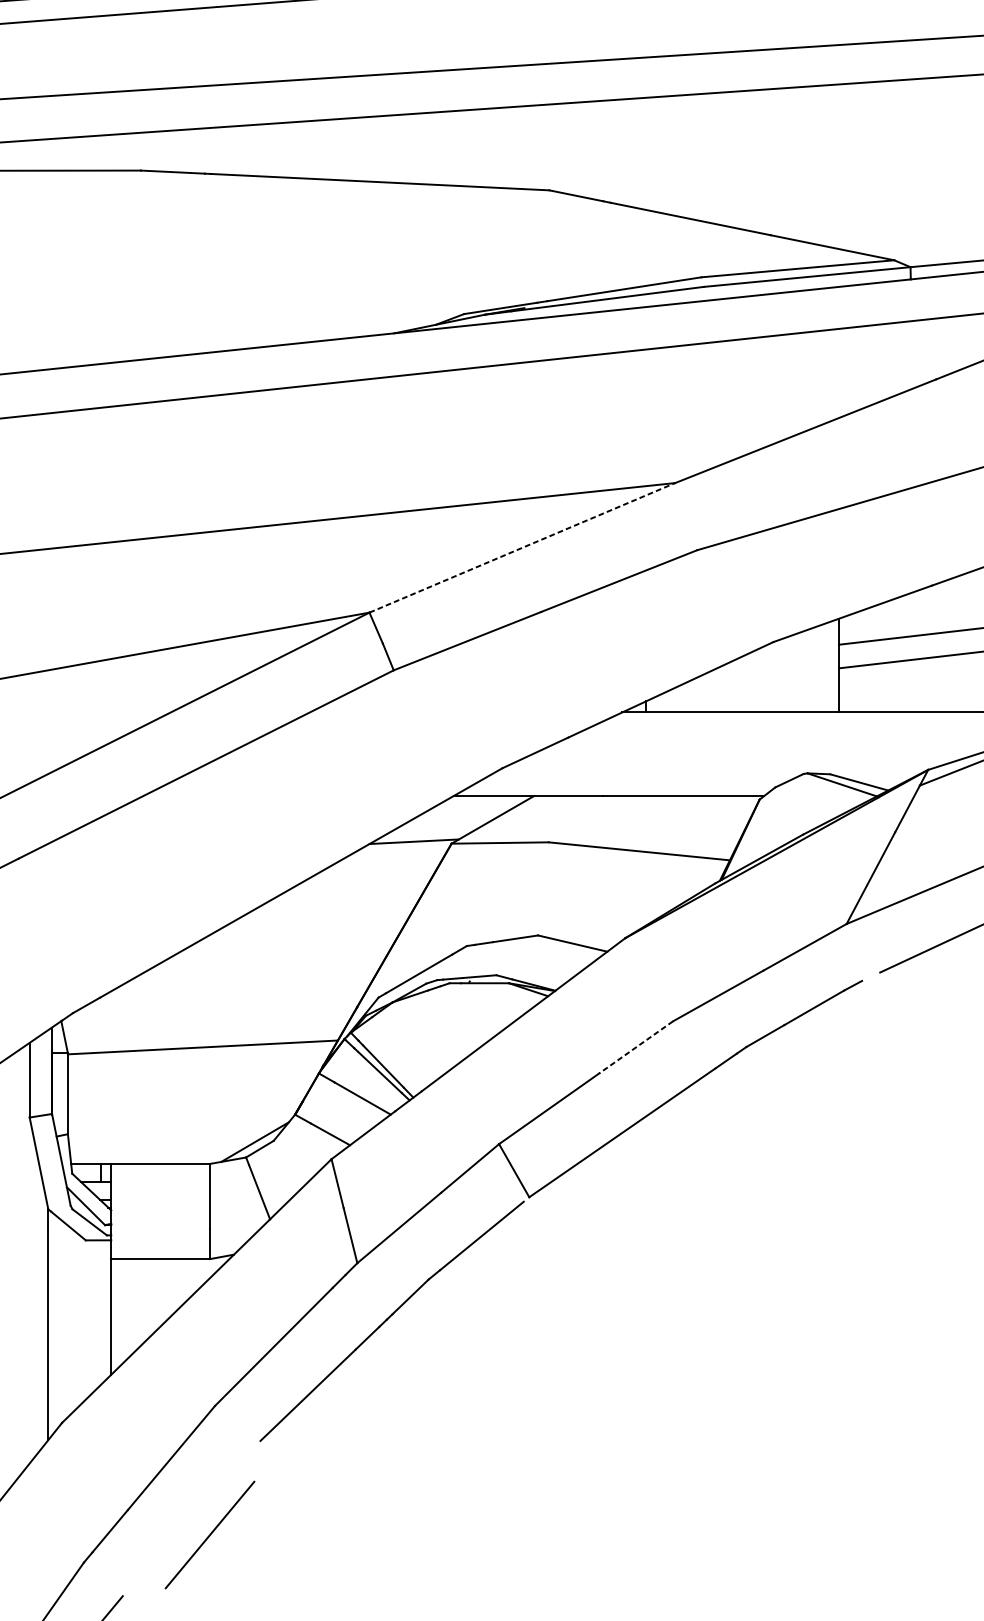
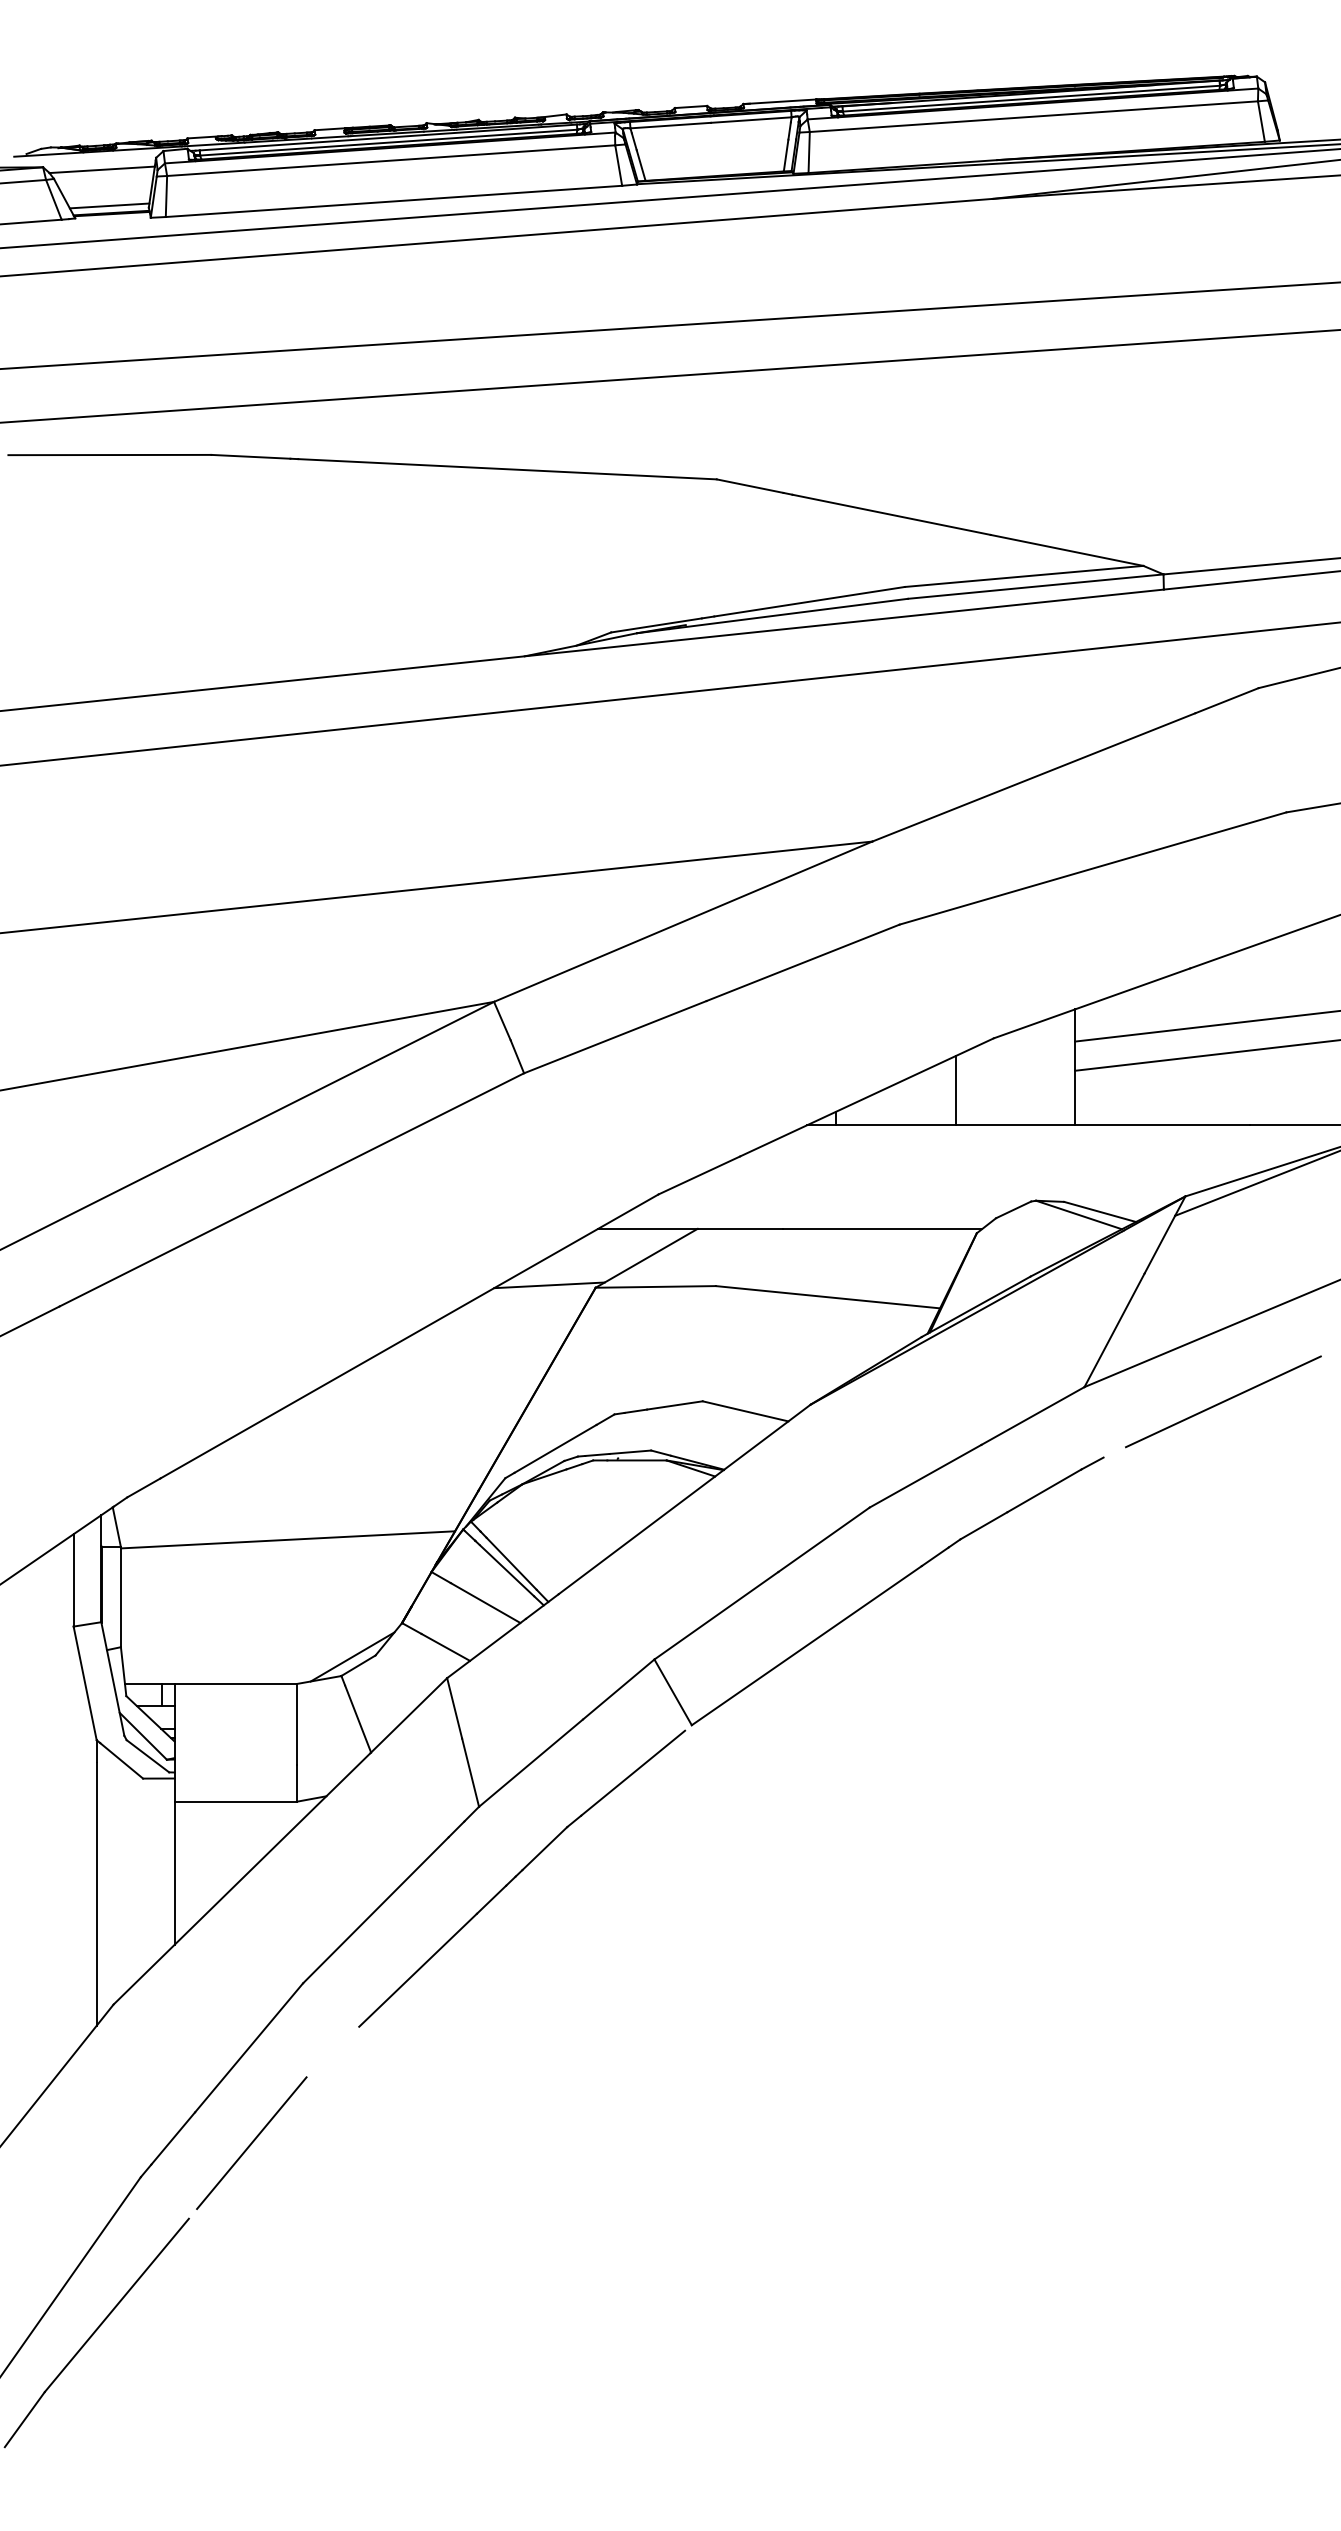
line: (522, 547) -> (683, 921), dashed -> solid
line: (742, 684) -> (955, 1090), added
line: (636, 1047) -> (824, 1539), dashed -> solid
line: (209, 1534) -> (251, 2142), moved

